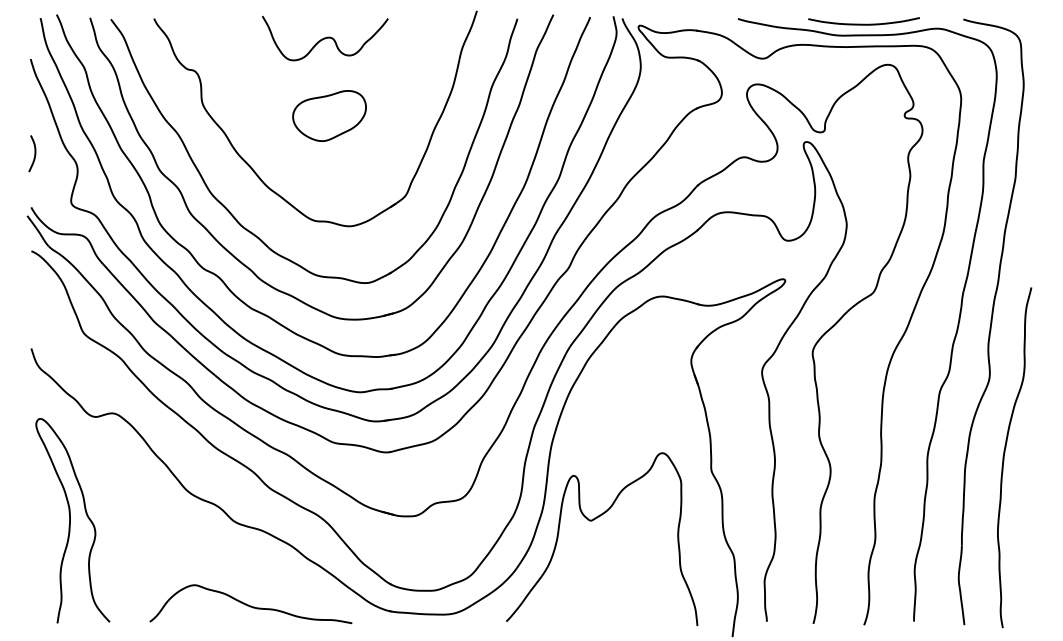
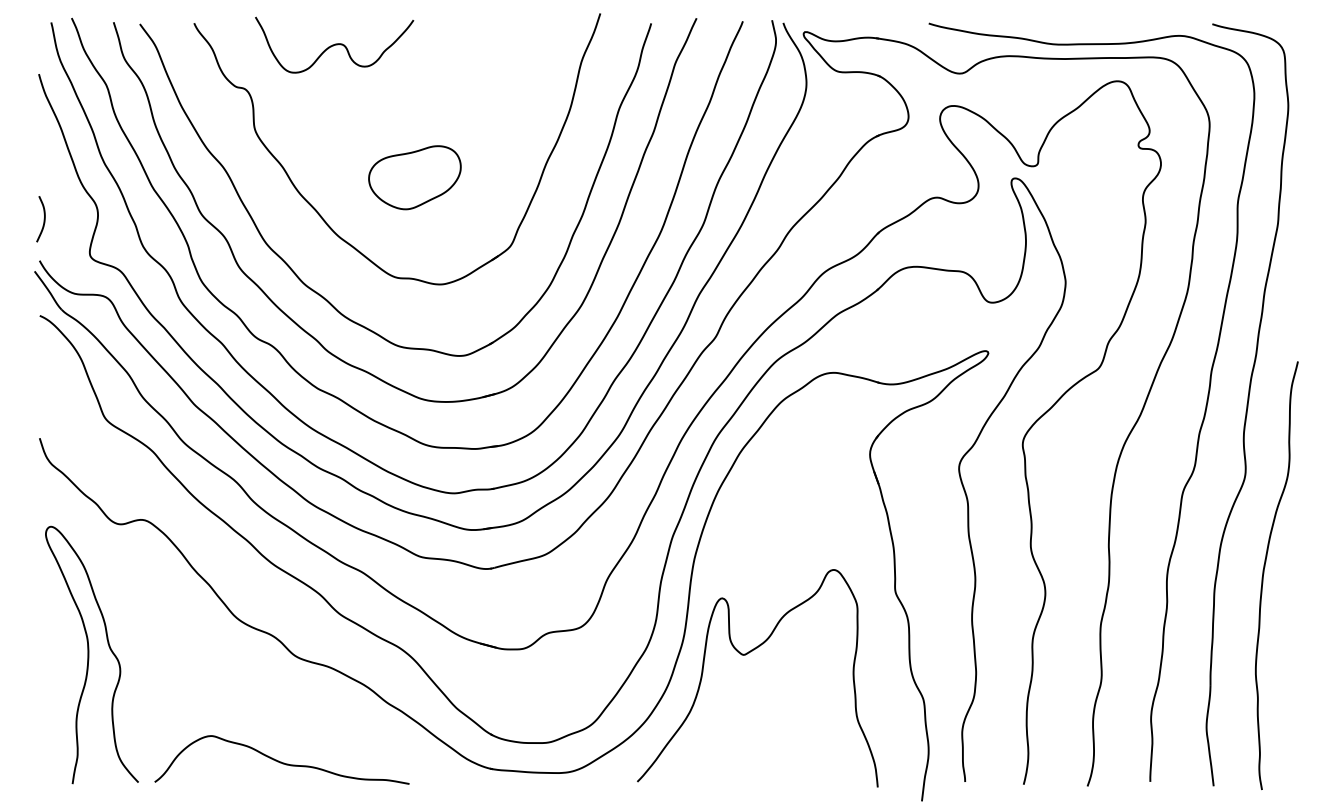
curve: (864, 24) -> (1087, 30), removed
curve: (325, 37) -> (334, 44), moved
part: (329, 115) -> (414, 177), moved
curve: (34, 153) -> (43, 219), moved
curve: (250, 605) -> (281, 761), moved

